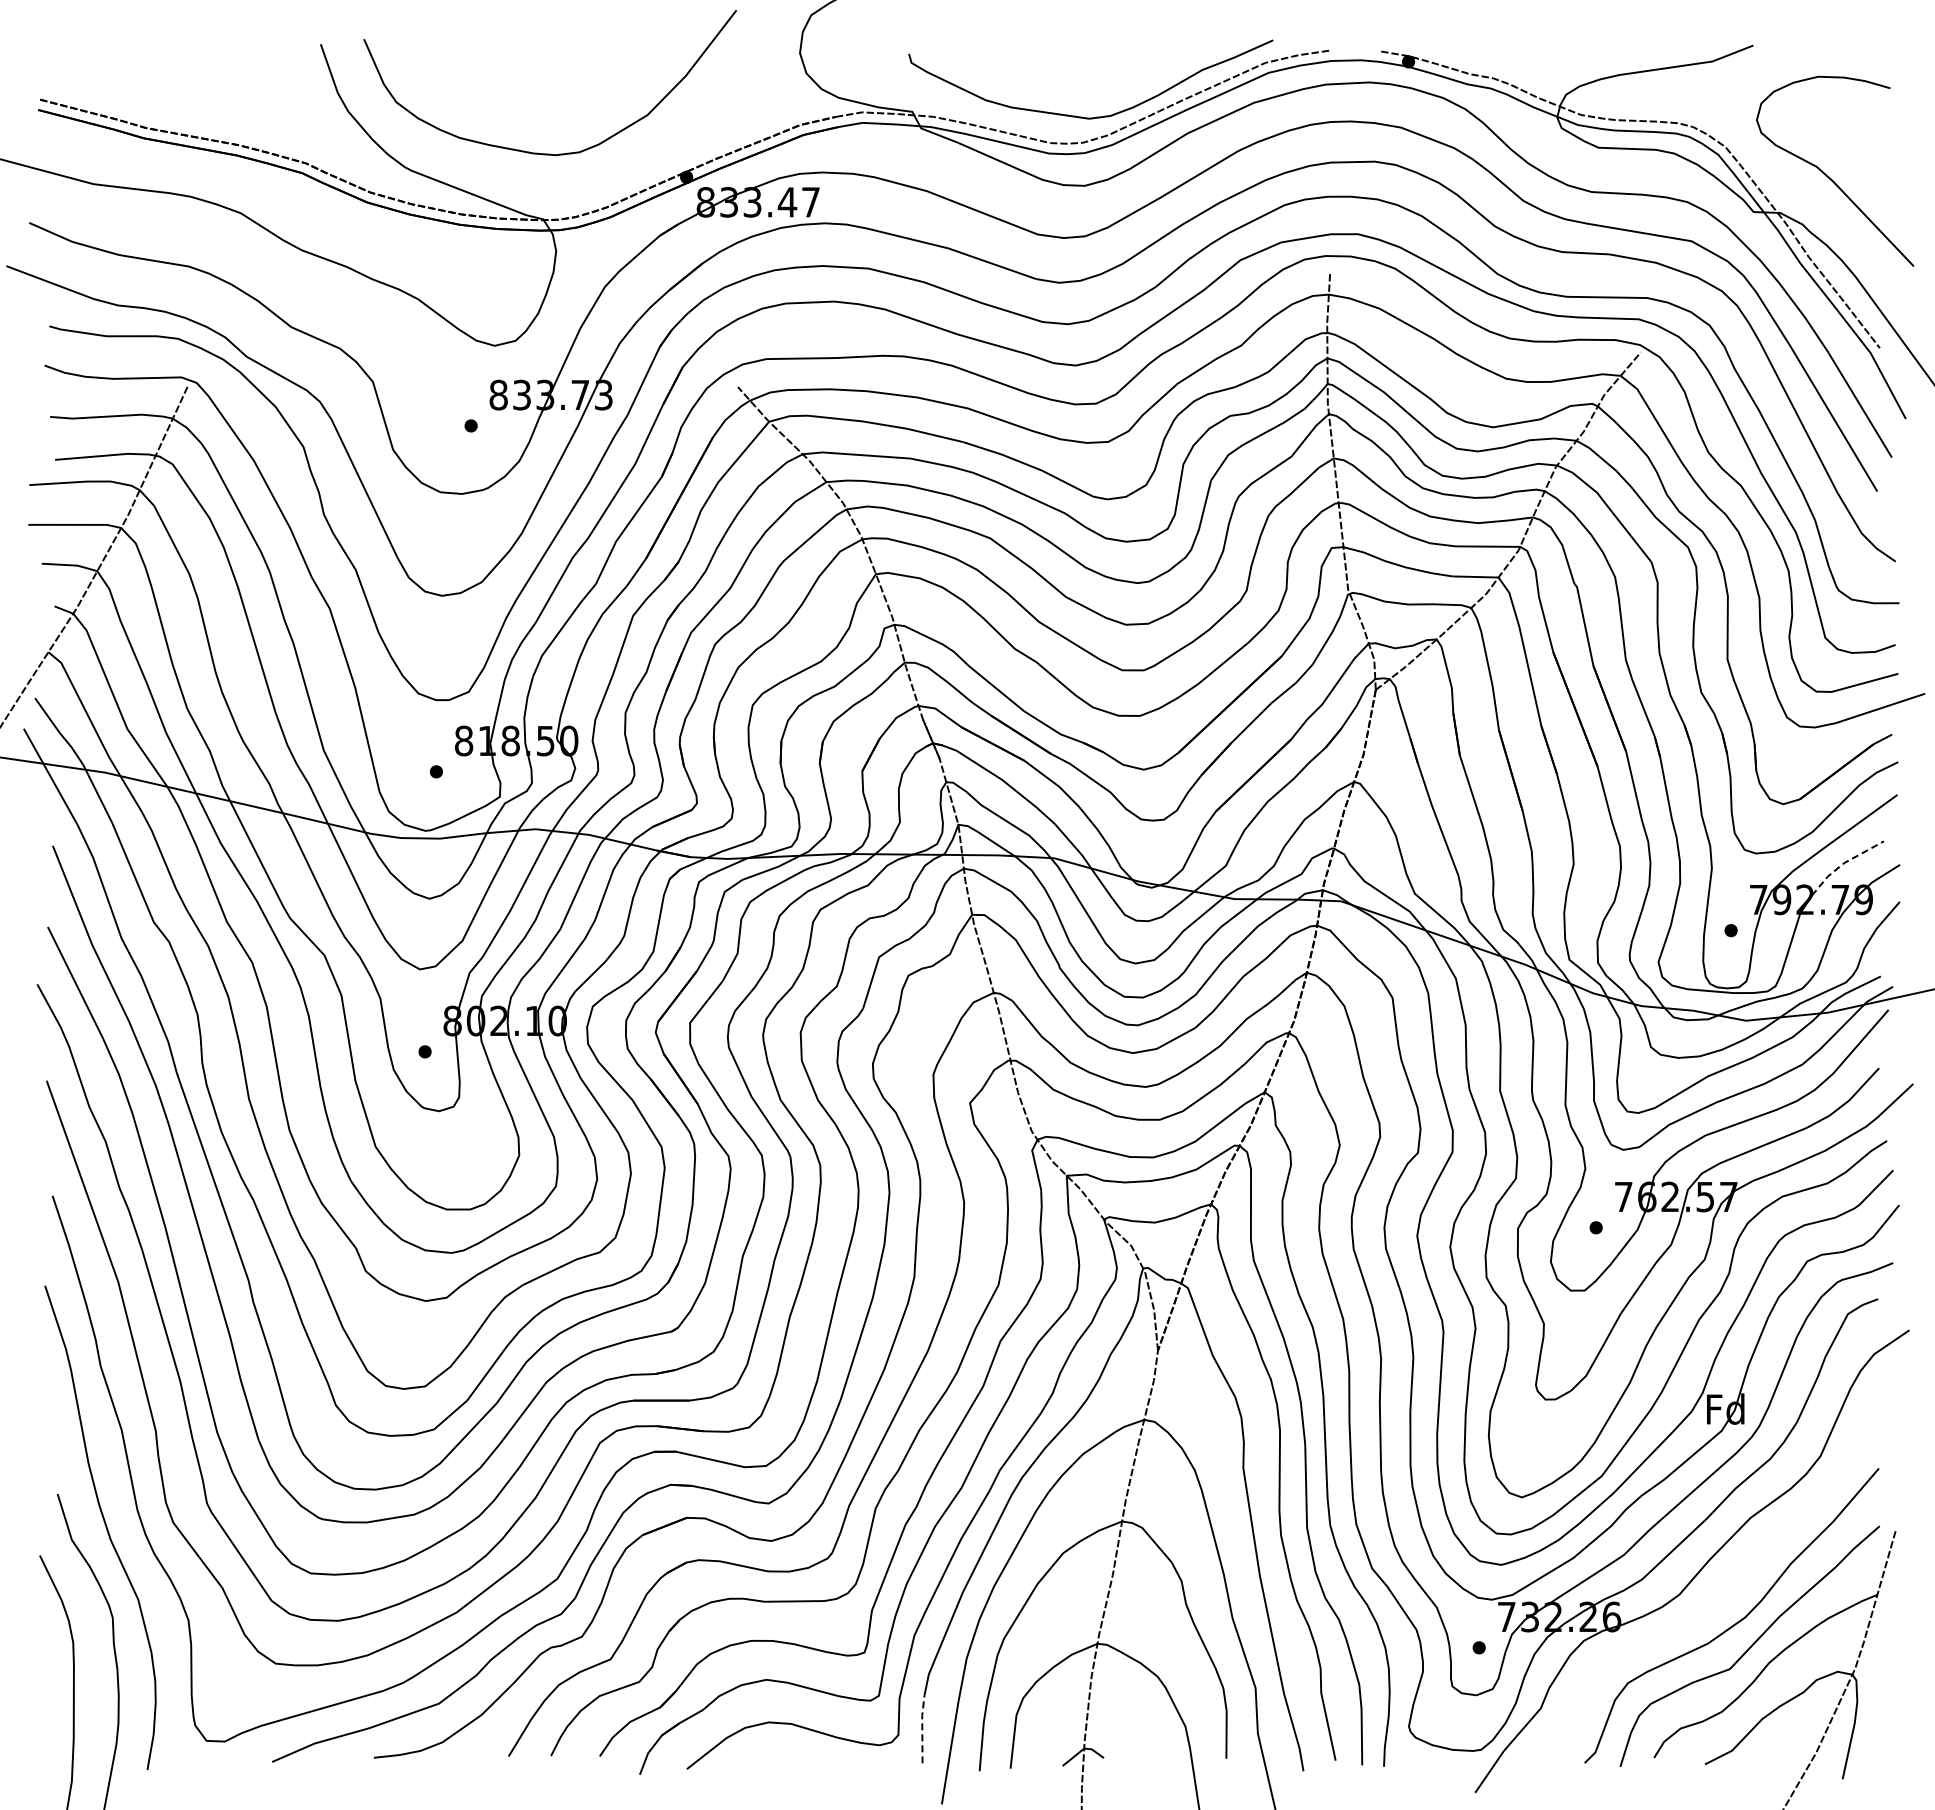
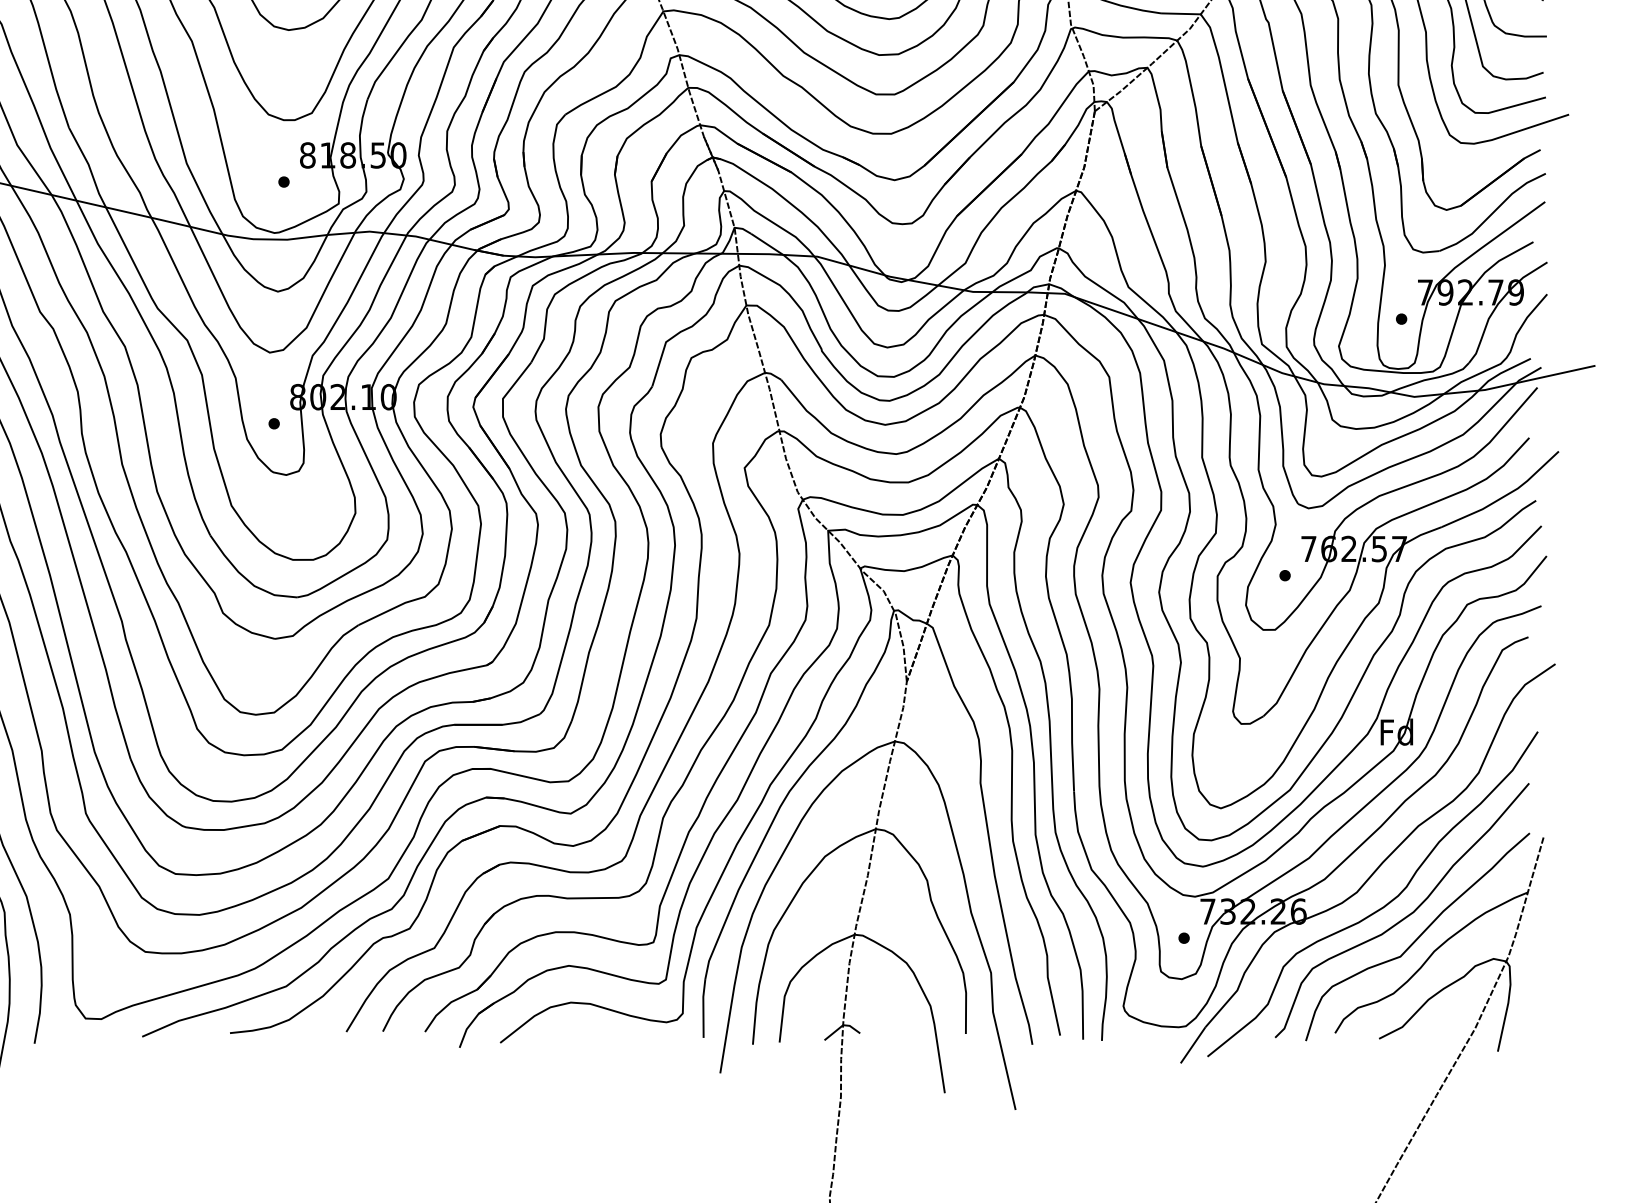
line: (1844, 863) -> (1499, 261), dashed -> solid
curve: (1705, 1613) -> (1379, 908), added
line: (922, 1728) -> (703, 1007), dashed -> solid

